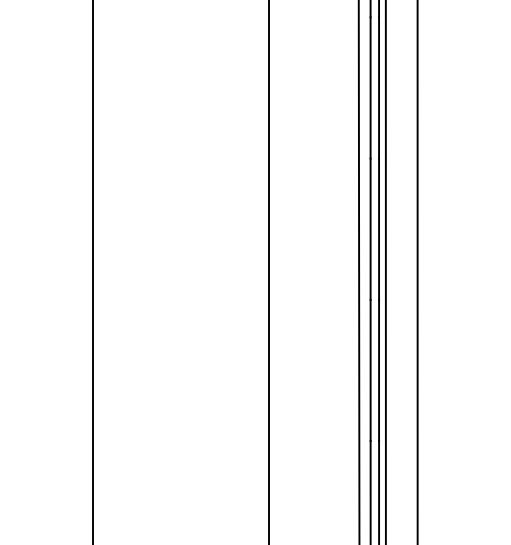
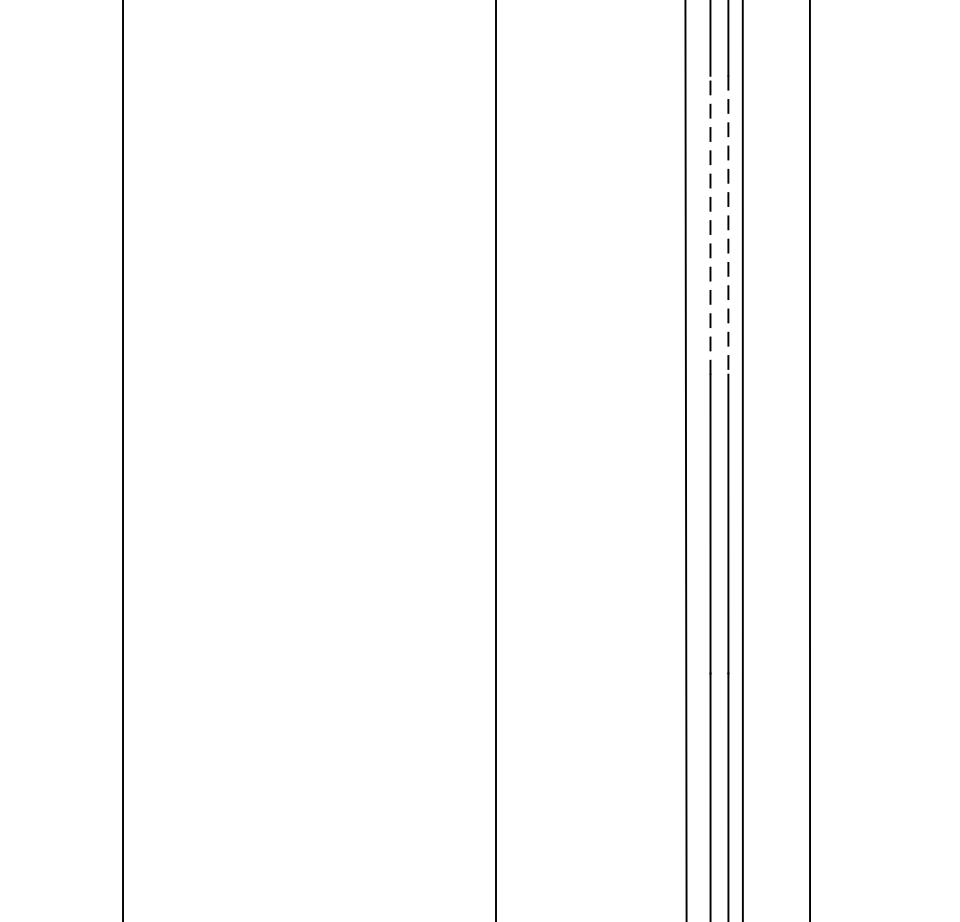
line: (370, 87) -> (710, 224), solid -> dashed
line: (379, 87) -> (729, 224), solid -> dashed

